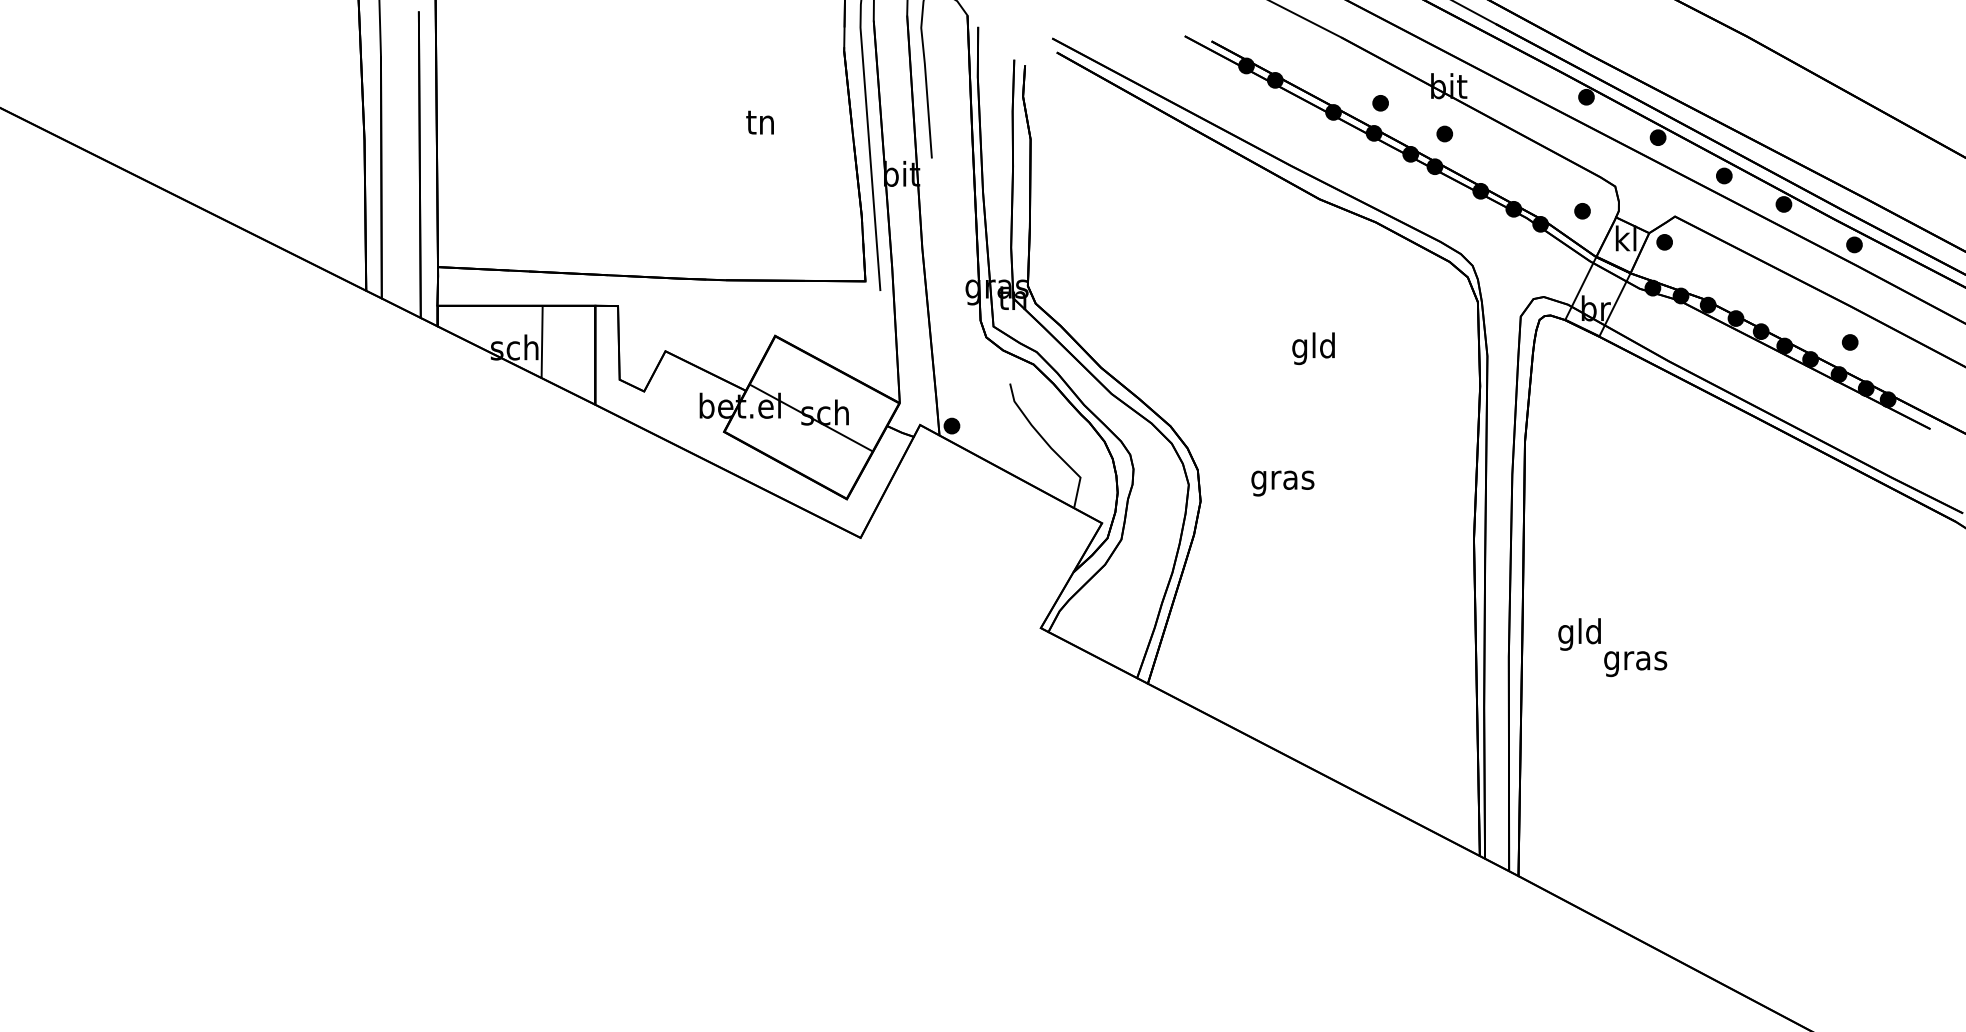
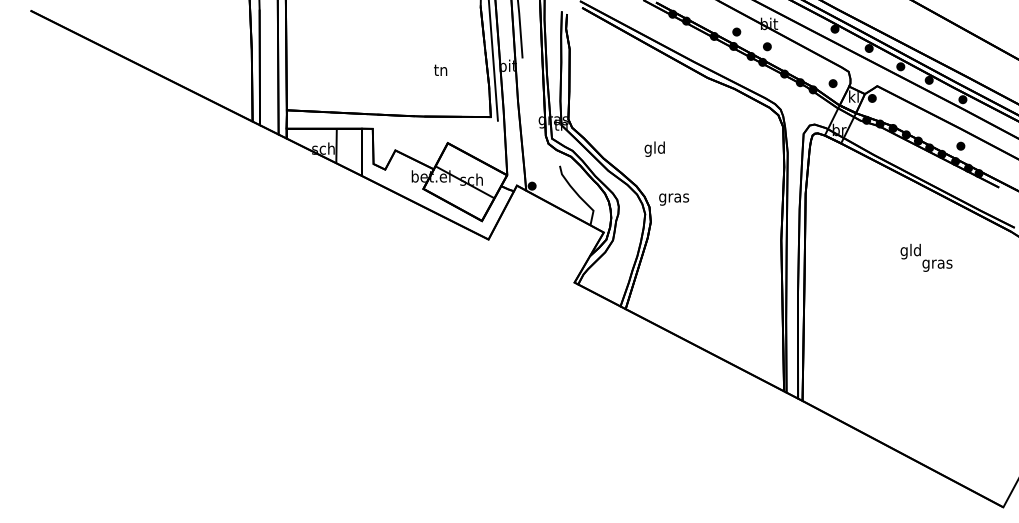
text: (759, 120) -> (440, 69), moved
text: (1313, 347) -> (654, 148), moved
text: (1283, 483) -> (674, 199), moved
text: (1612, 646) -> (926, 257), moved

